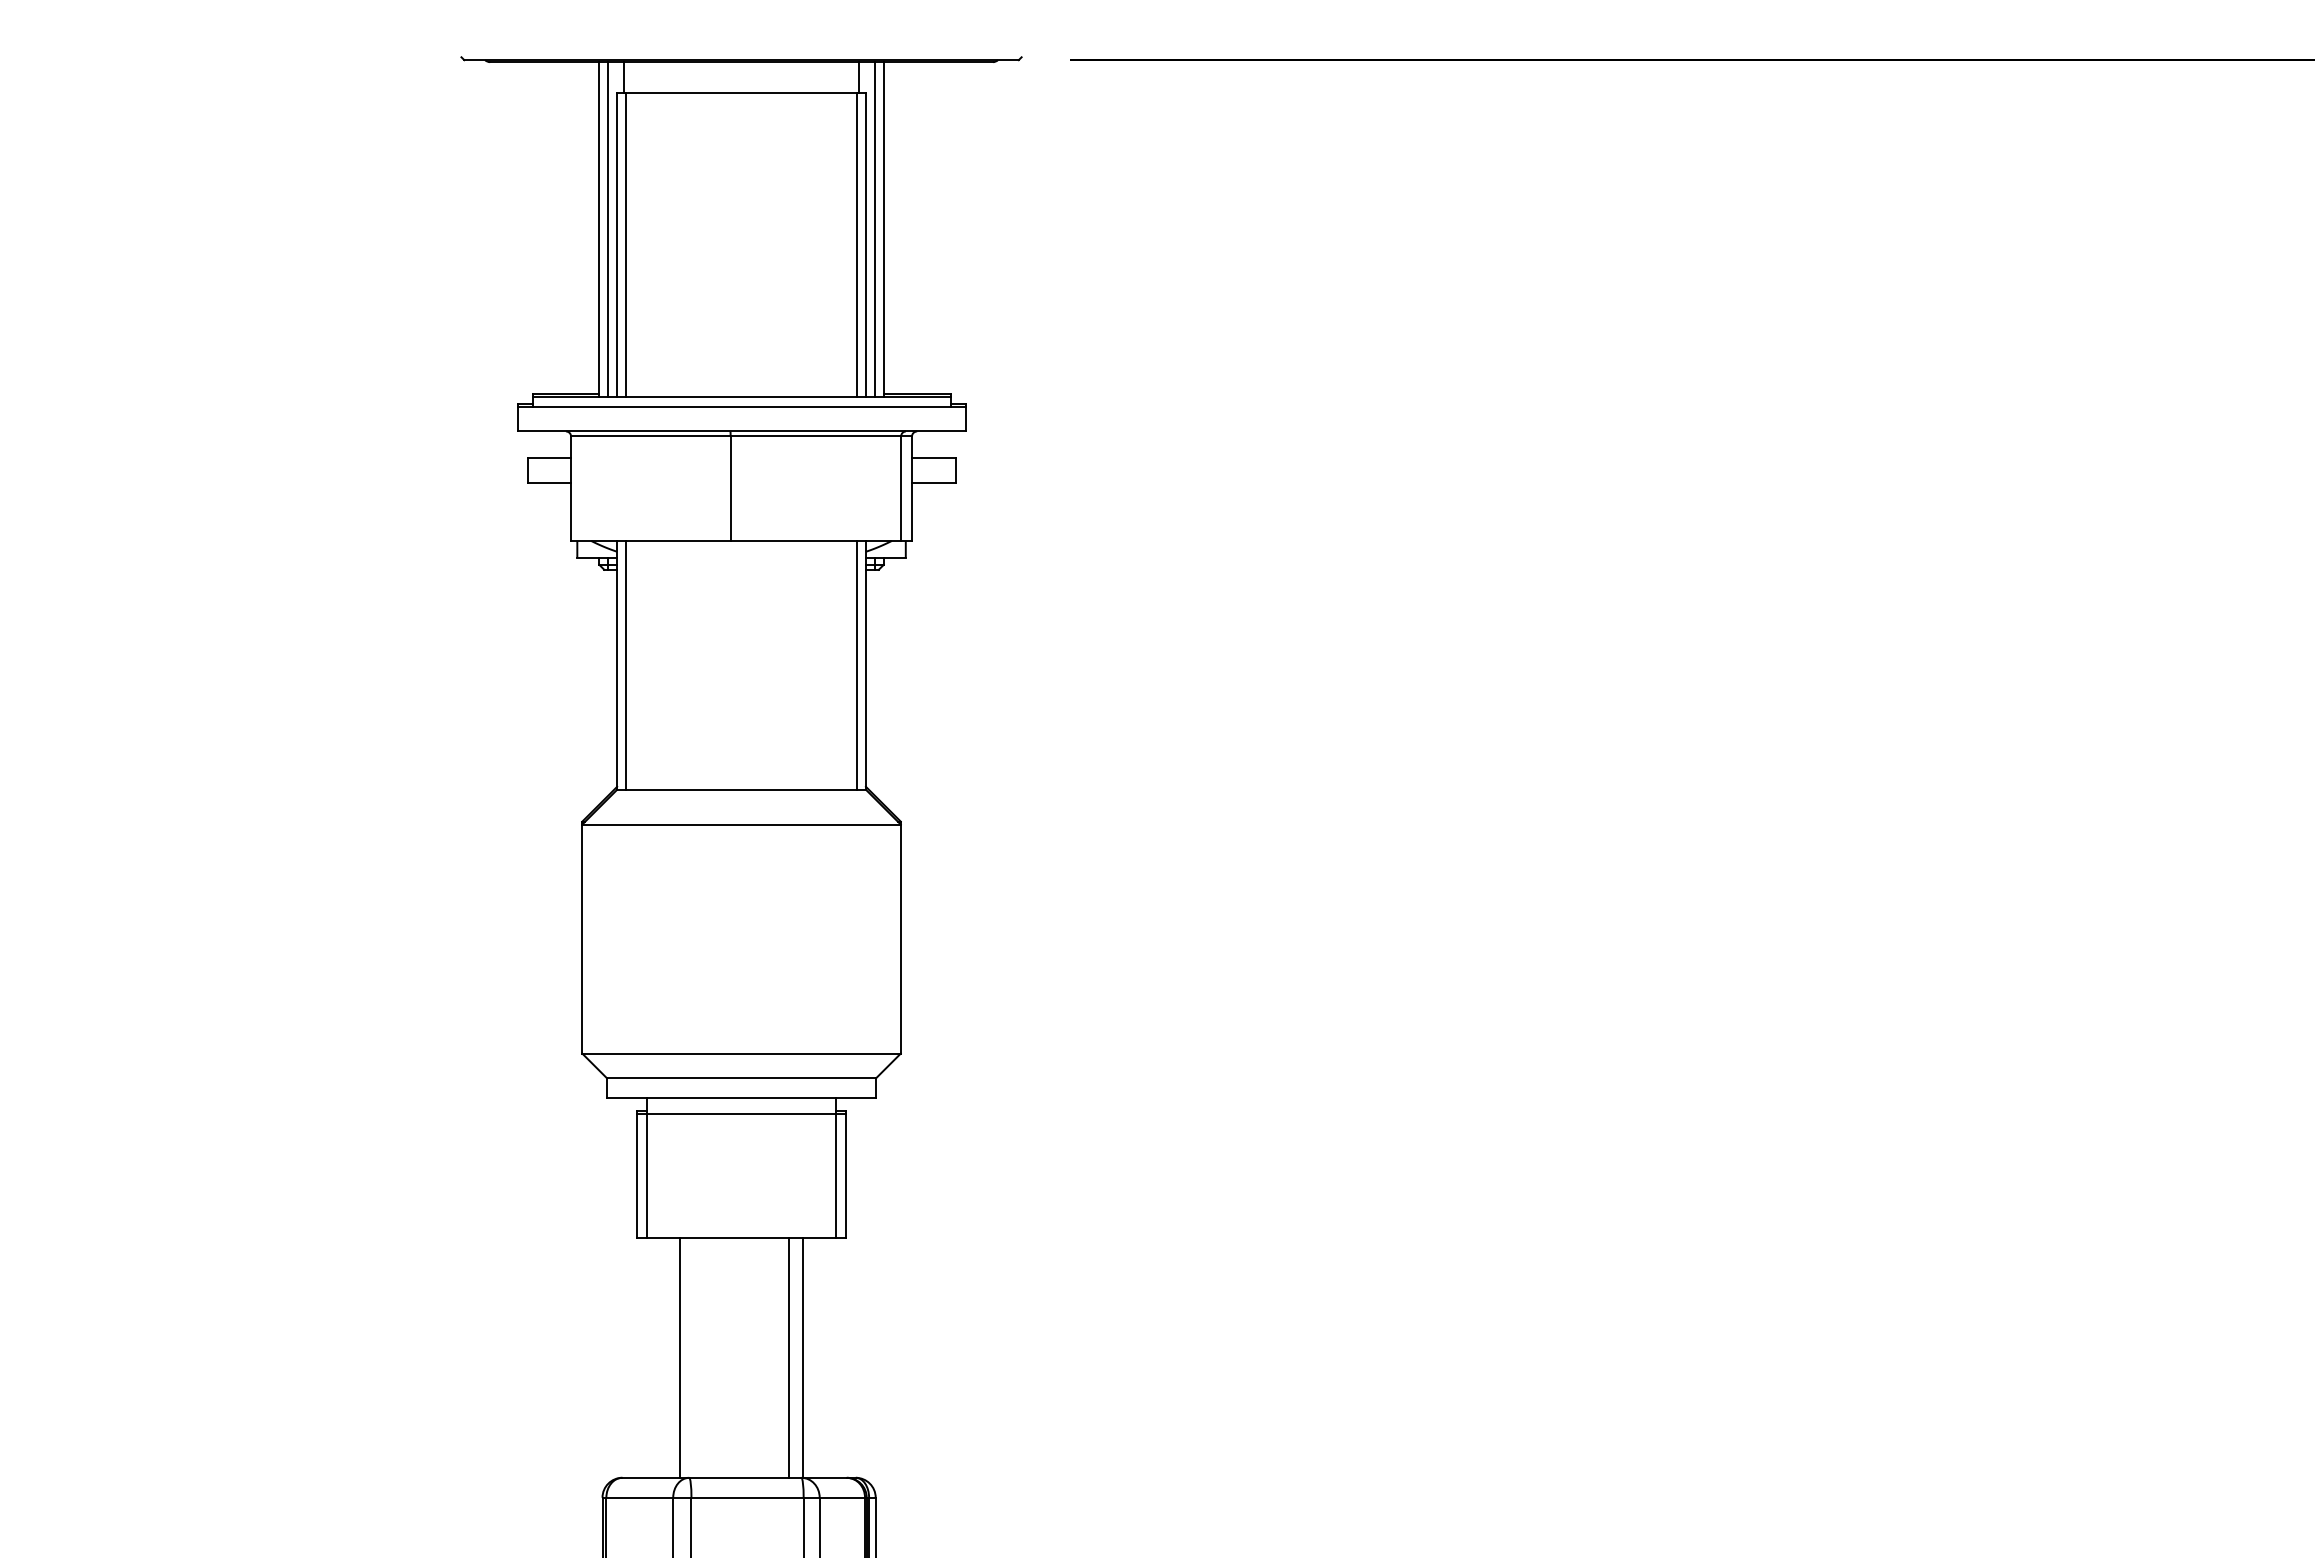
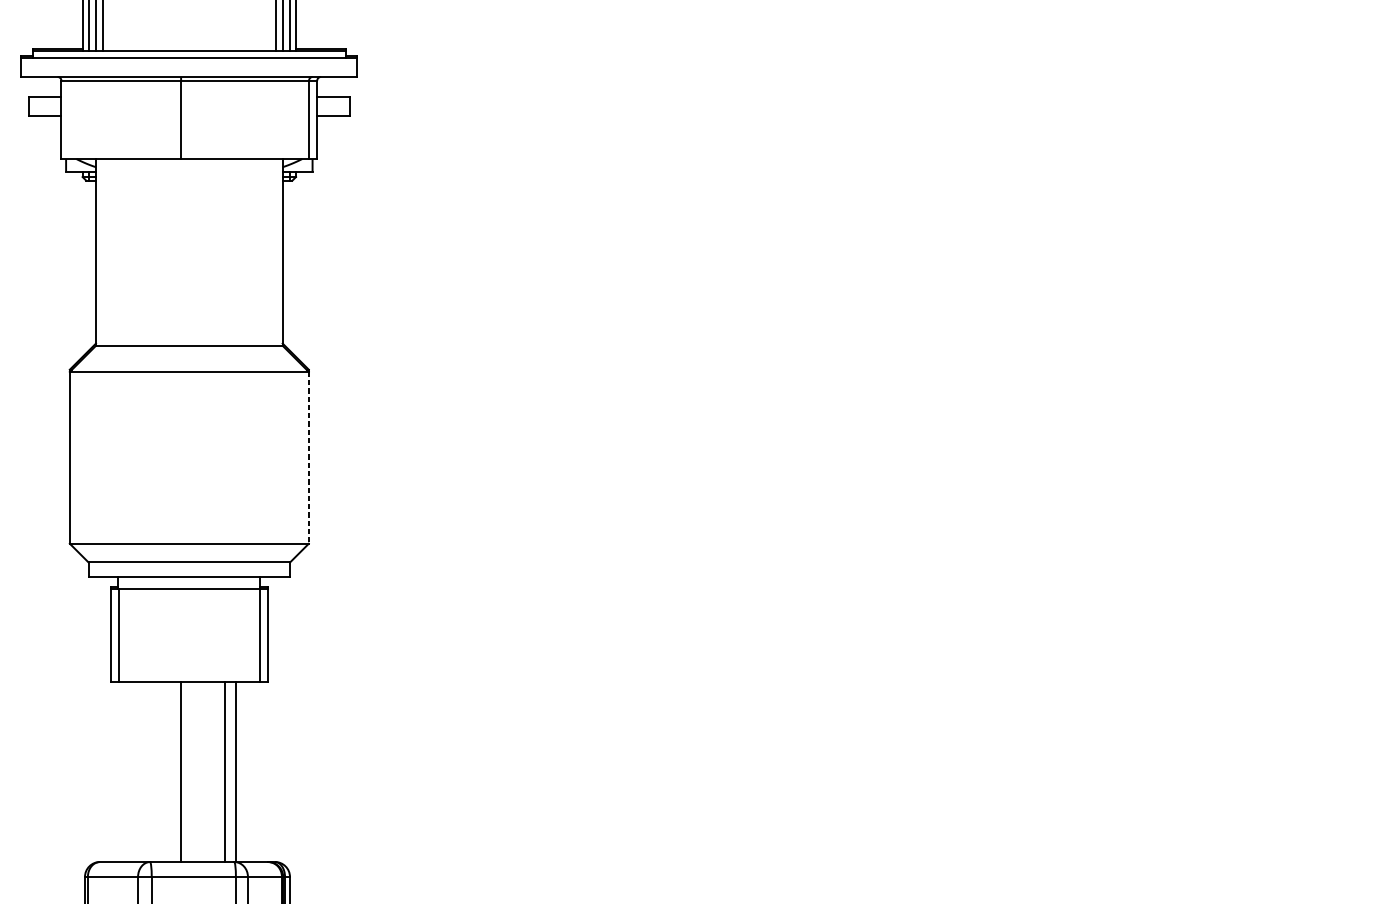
line: (626, 664) -> (103, 251), removed
line: (856, 664) -> (275, 251), removed
line: (900, 939) -> (308, 458), solid -> dashed
line: (679, 1357) -> (180, 771), moved

